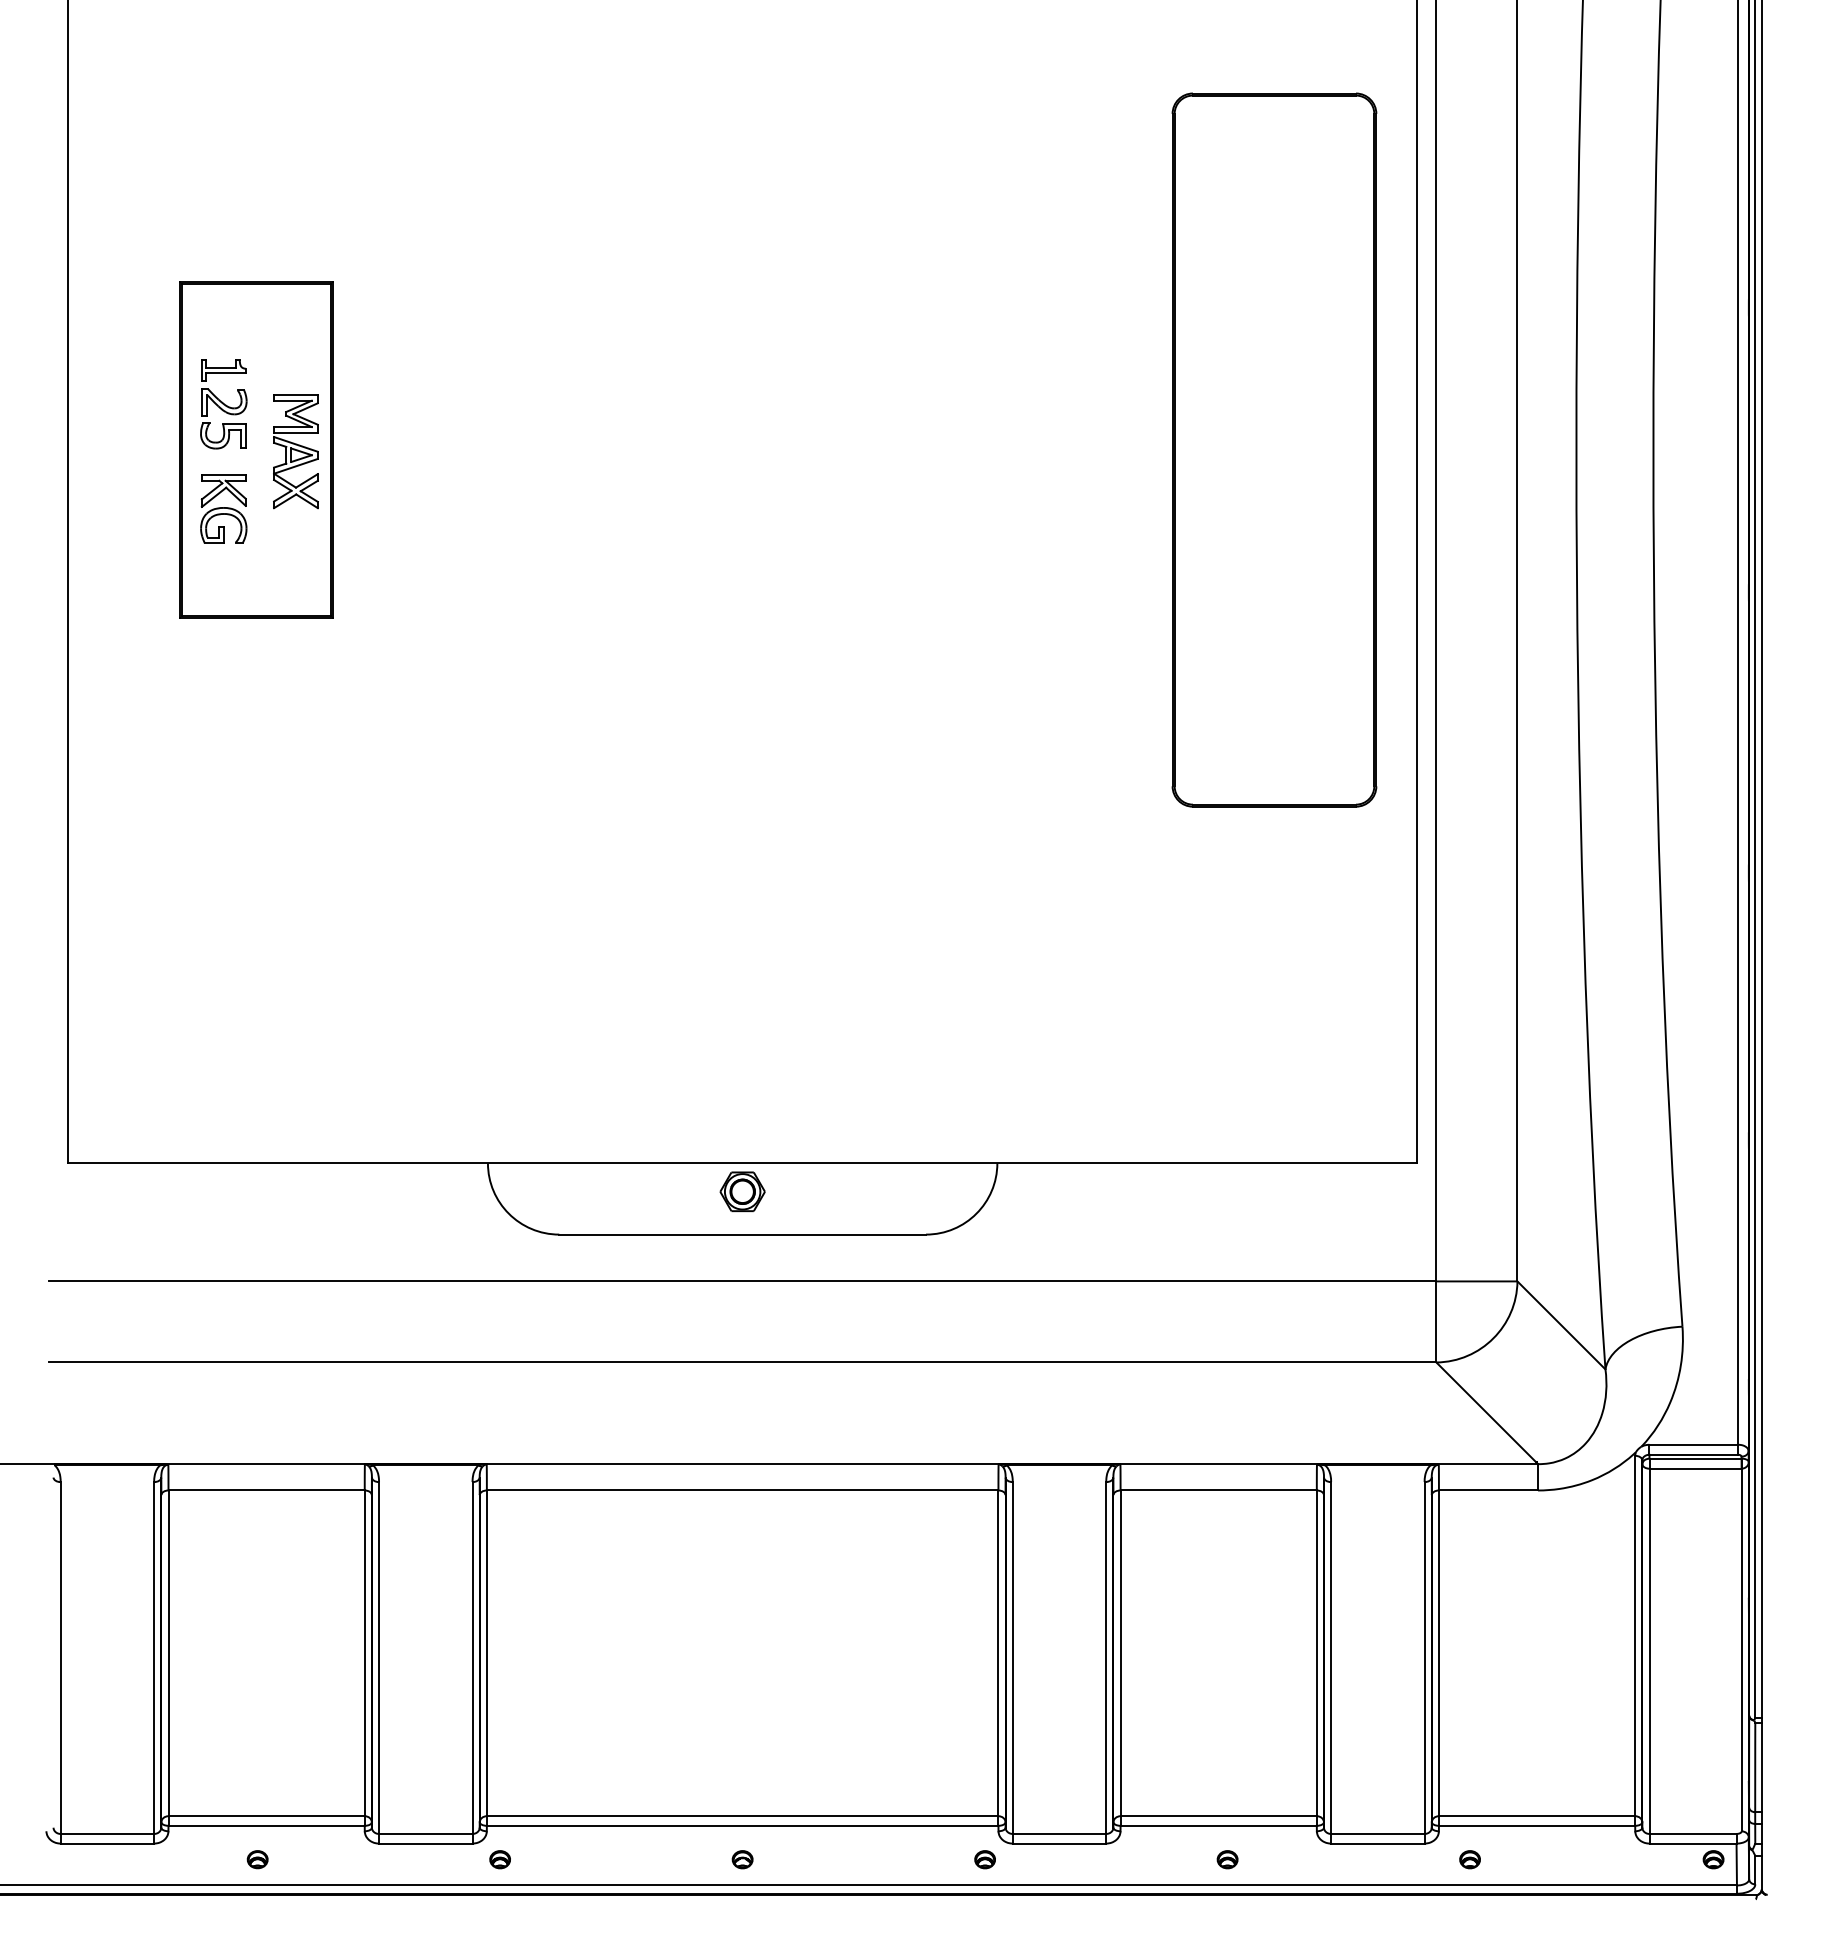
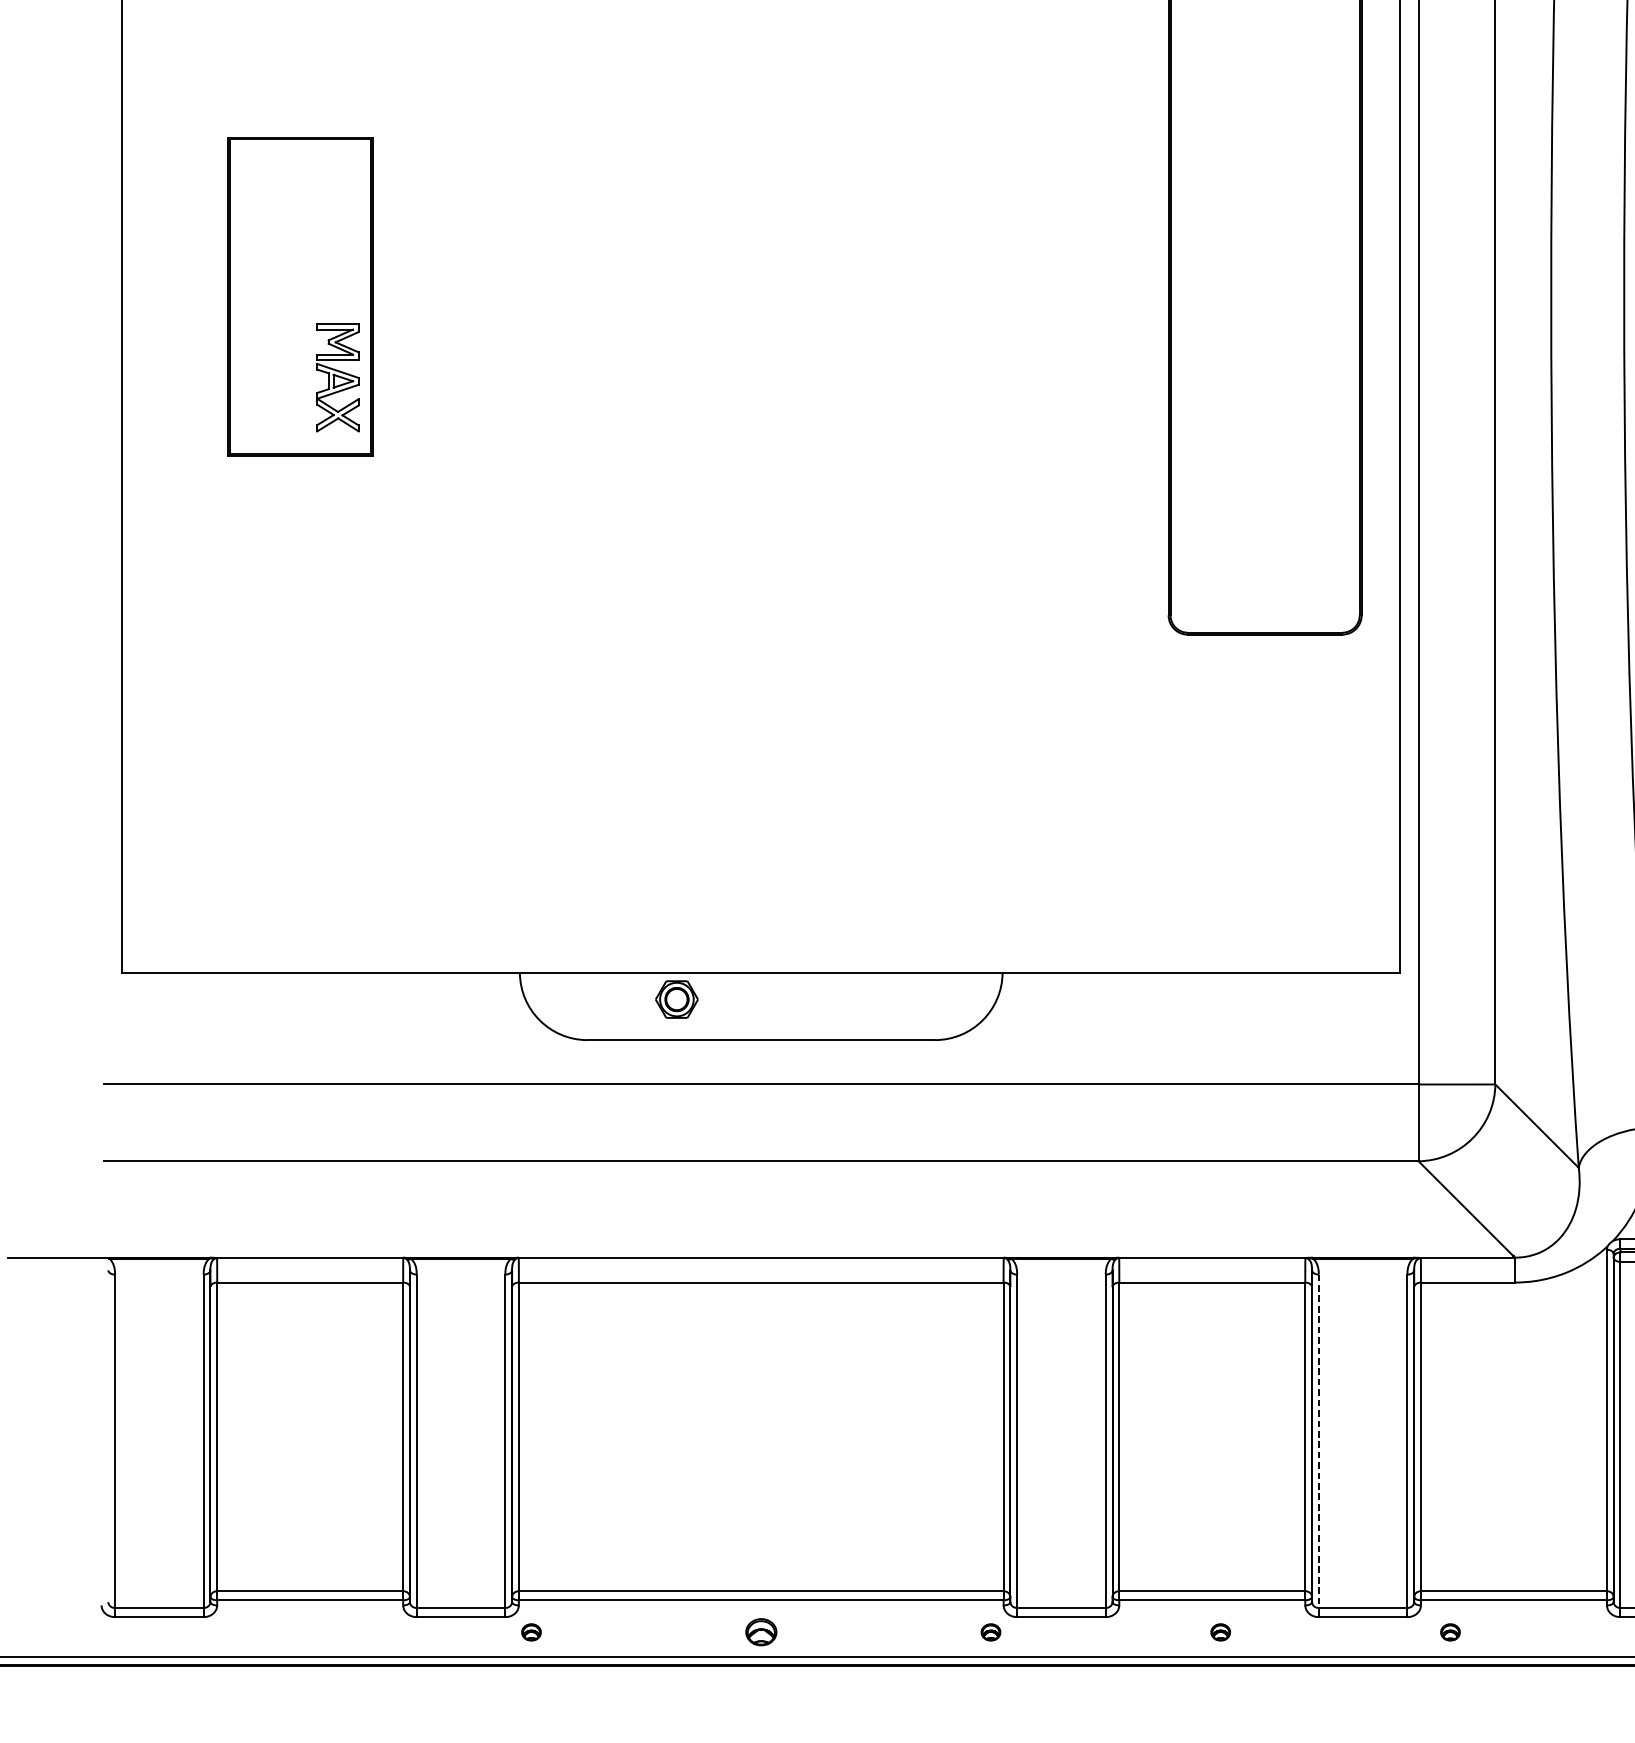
part: (223, 404) -> (269, 253), removed
part: (295, 451) -> (337, 377), moved
part: (223, 508) -> (269, 352), removed
part: (742, 1191) -> (676, 999), moved
line: (1331, 1658) -> (1319, 1441), solid -> dashed
part: (257, 1859) -> (301, 1632), removed
part: (742, 1859) -> (761, 1632), size x1.6

